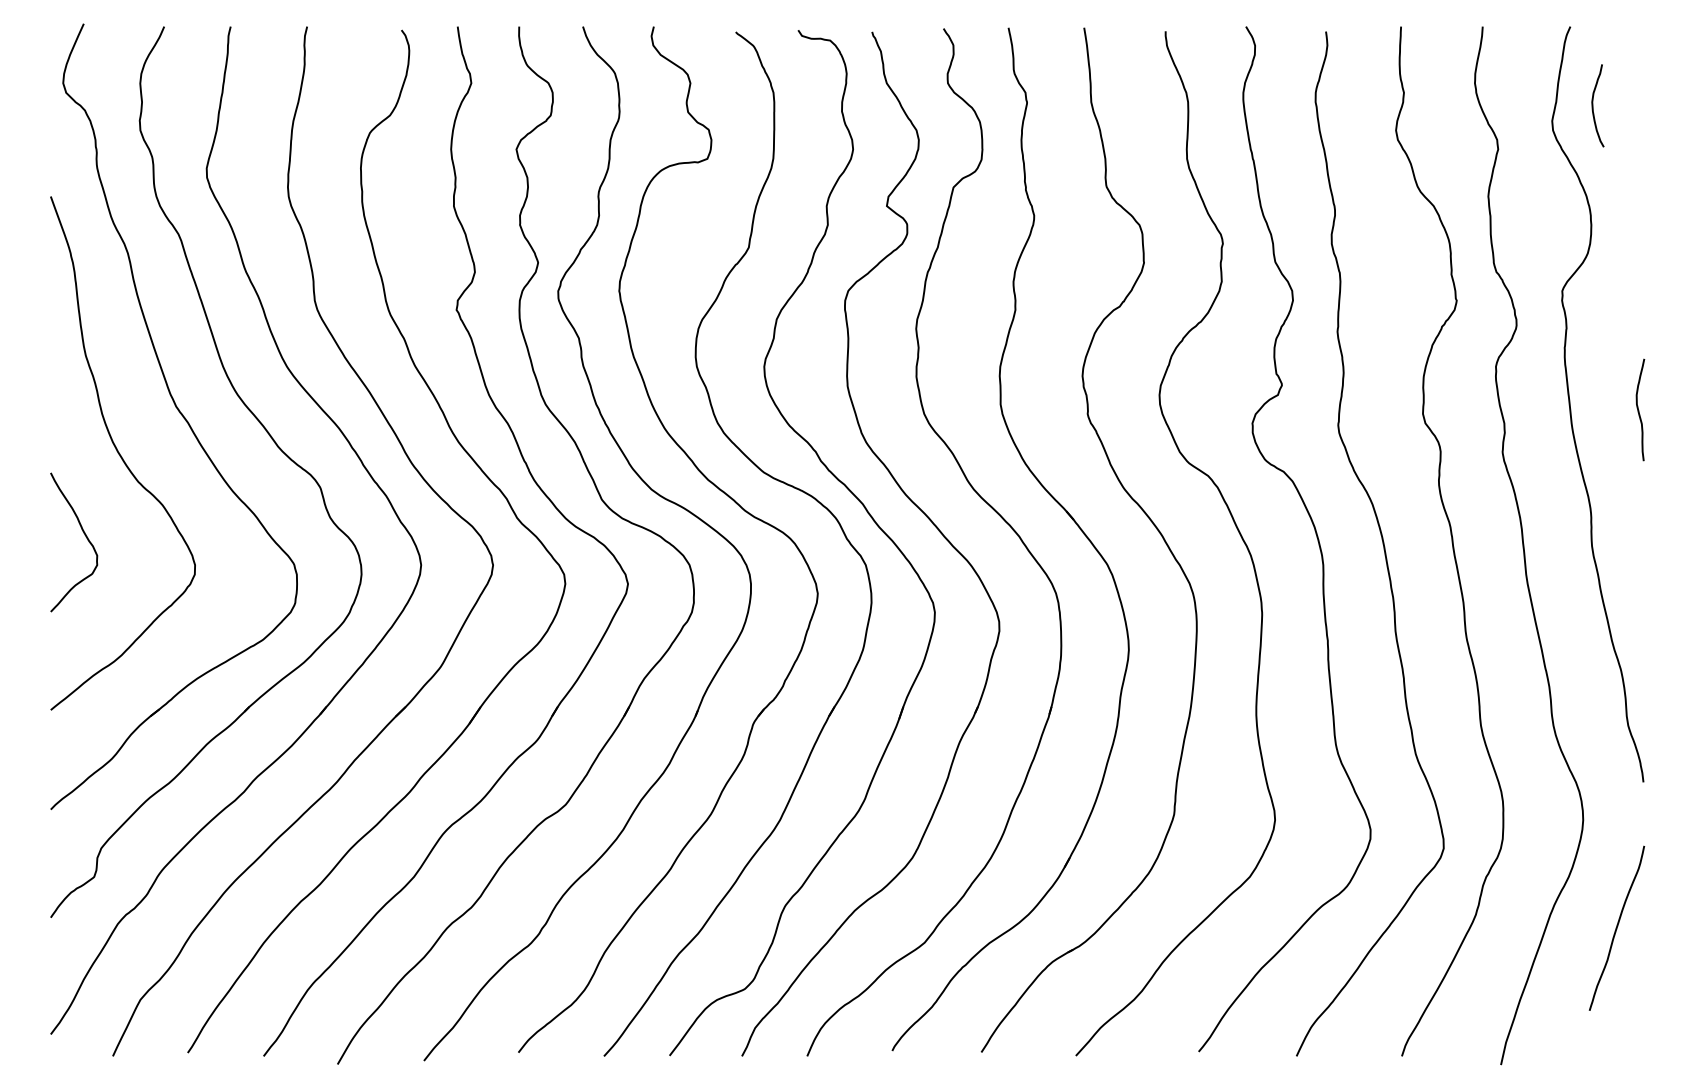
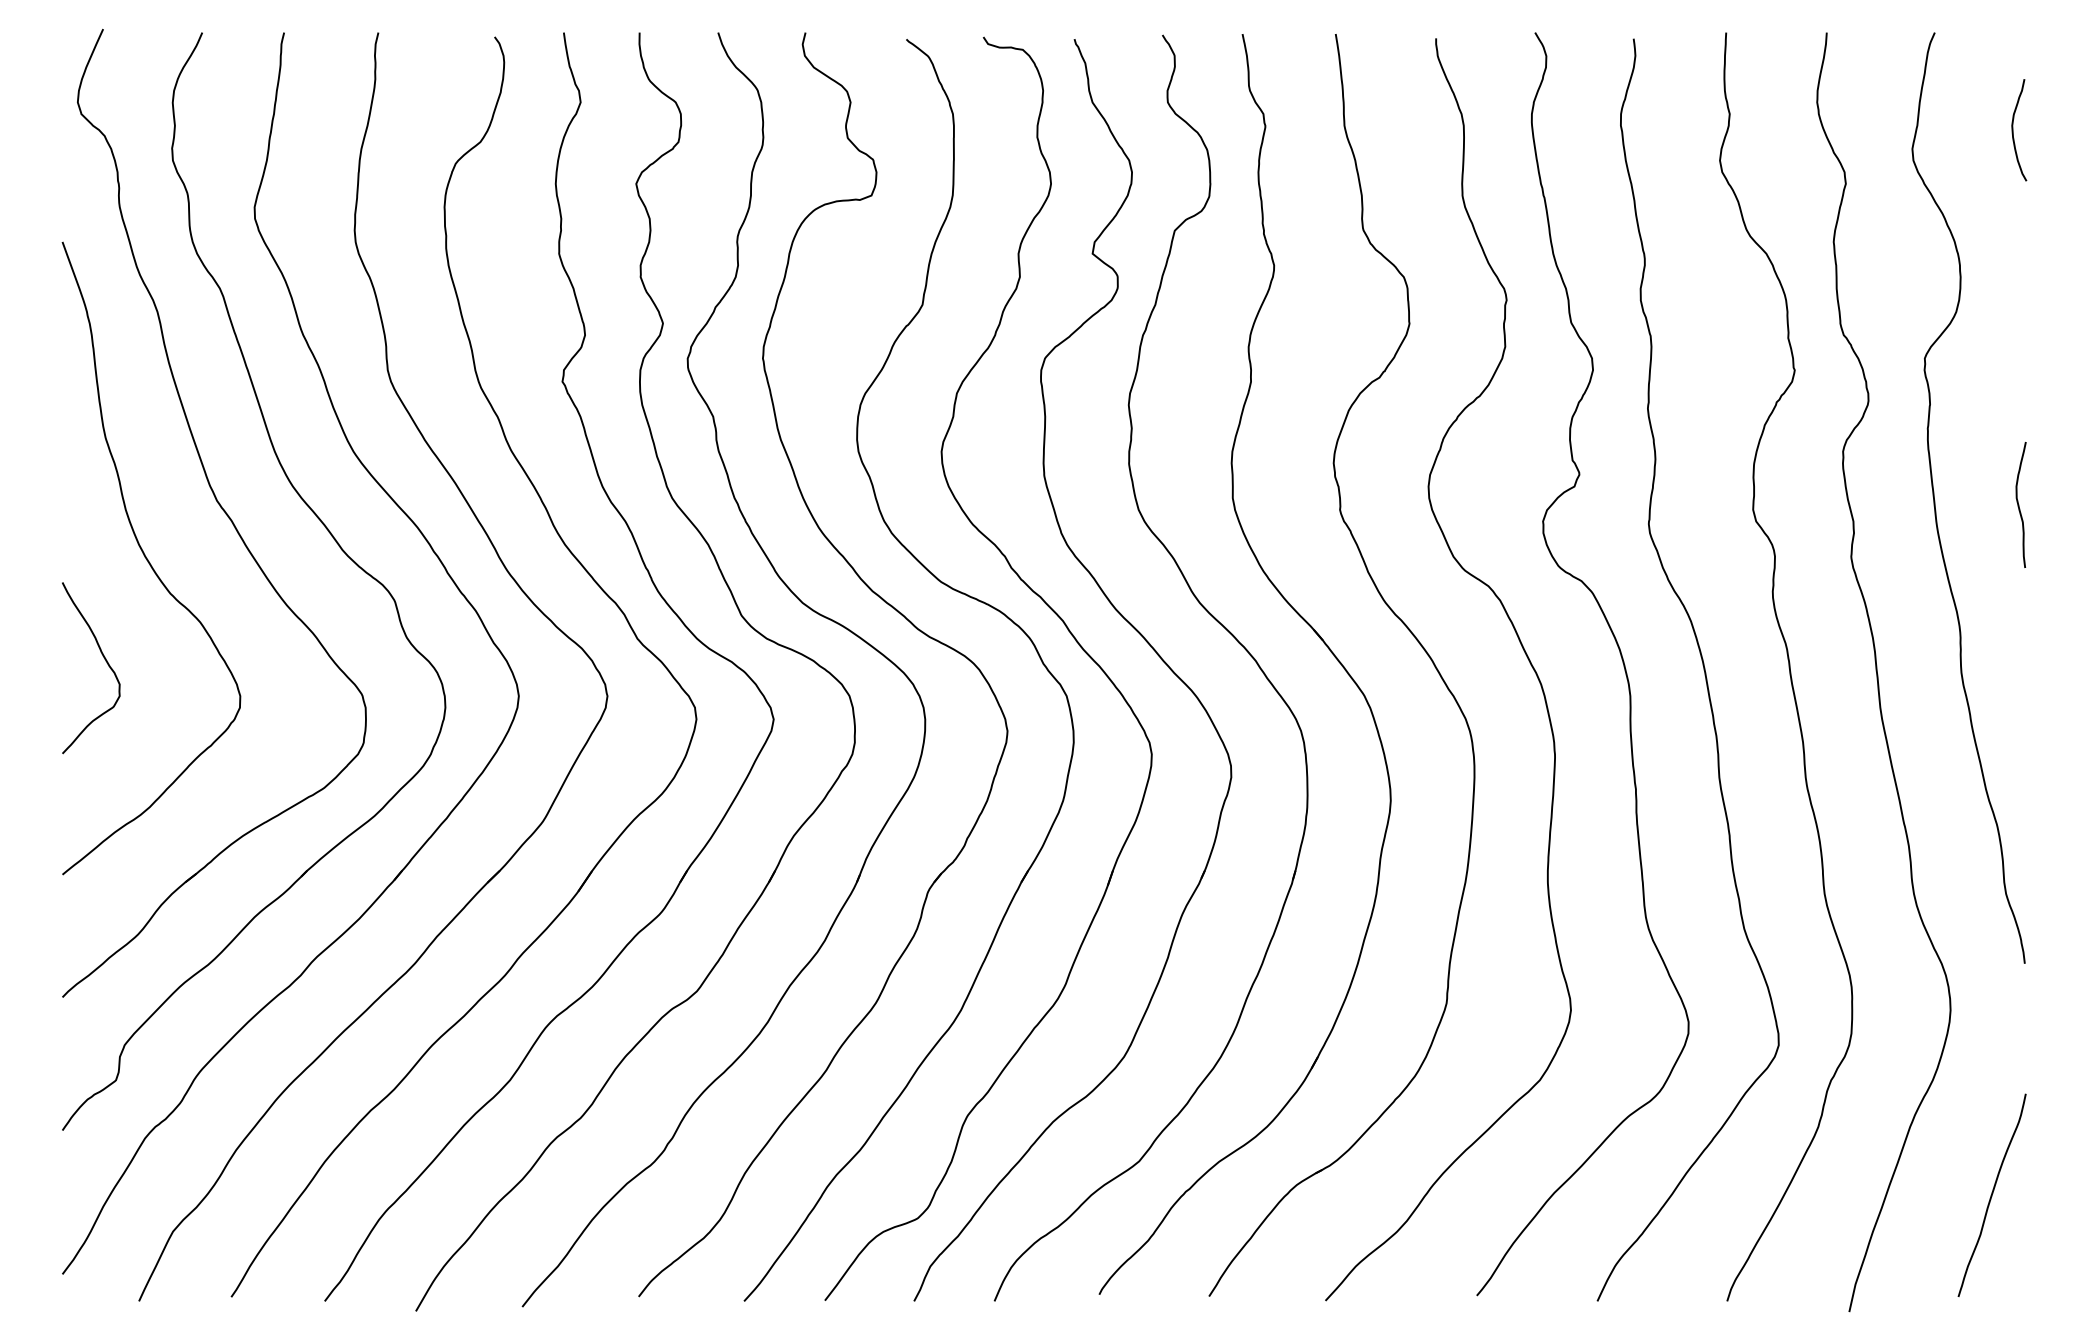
curve: (1593, 105) -> (2013, 129), moved
curve: (1616, 927) -> (1991, 1194), moved

